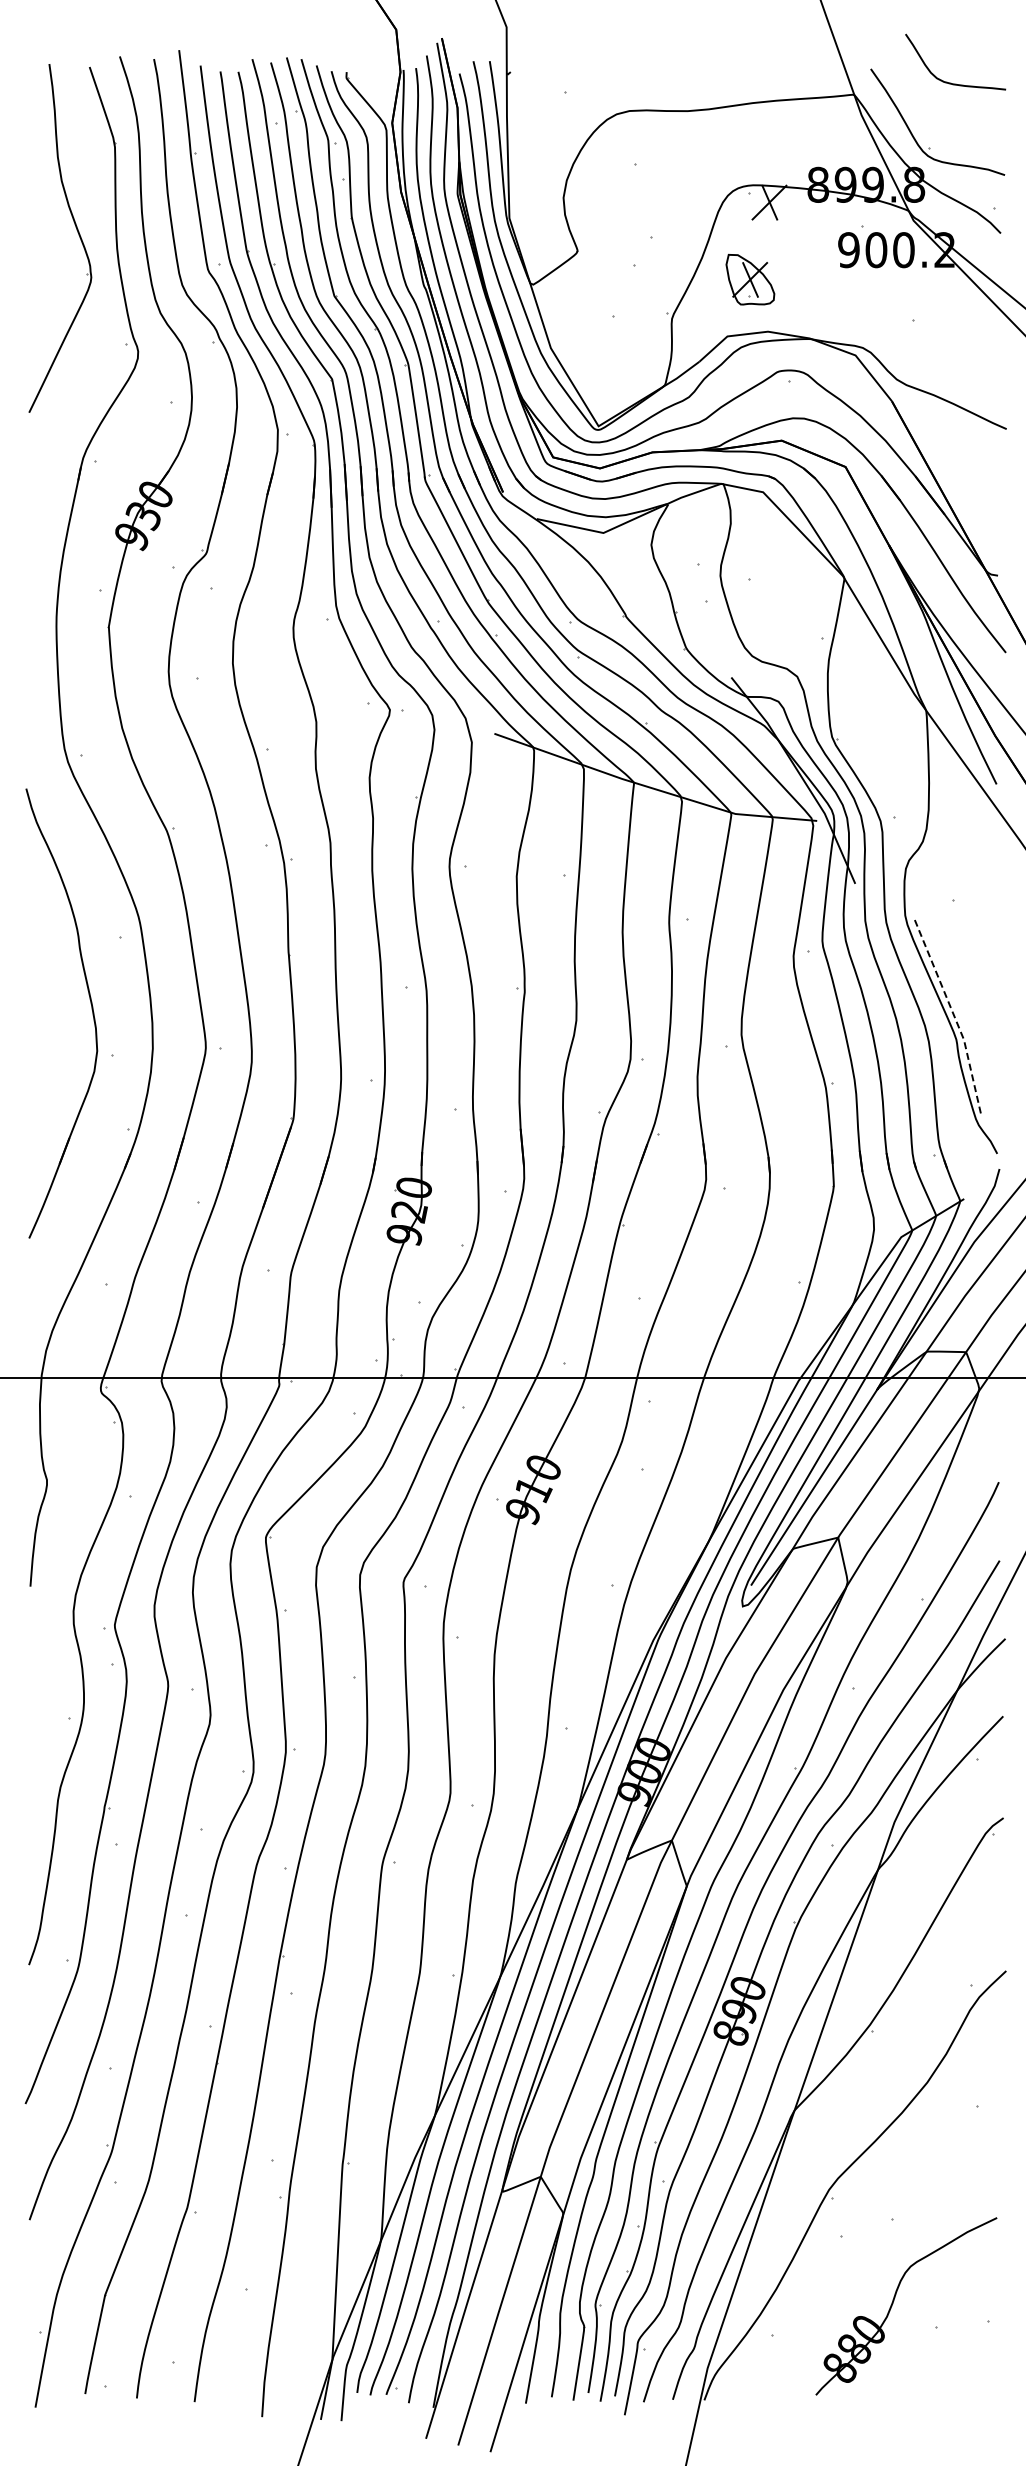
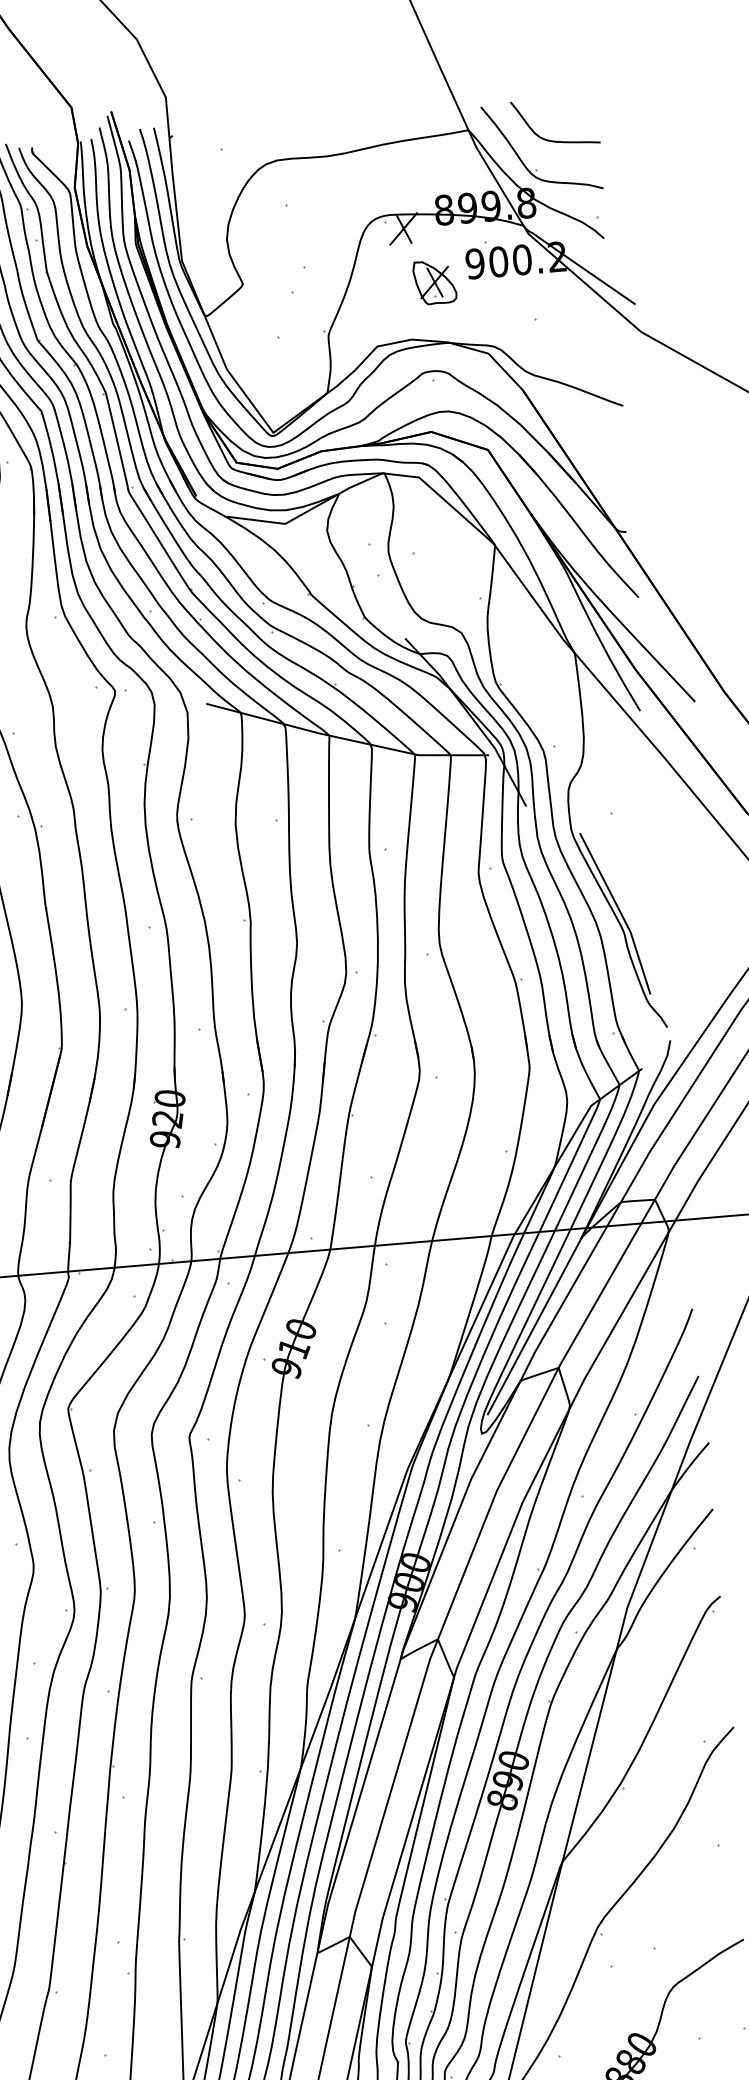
curve: (947, 81) -> (549, 139), moved
part: (750, 279) -> (434, 282), moved
line: (954, 1015) -> (620, 912), dashed -> solid

